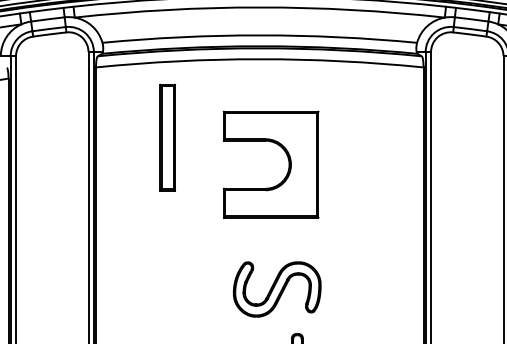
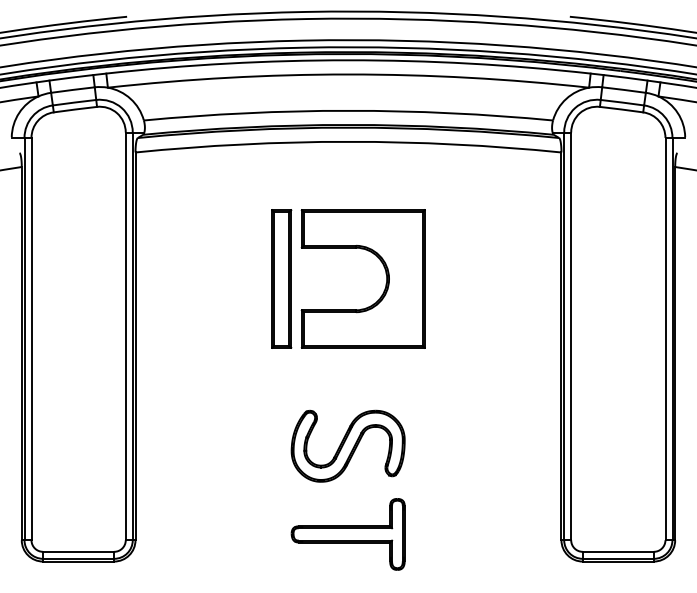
part: (167, 137) -> (281, 278), moved
part: (276, 288) -> (347, 445), moved

